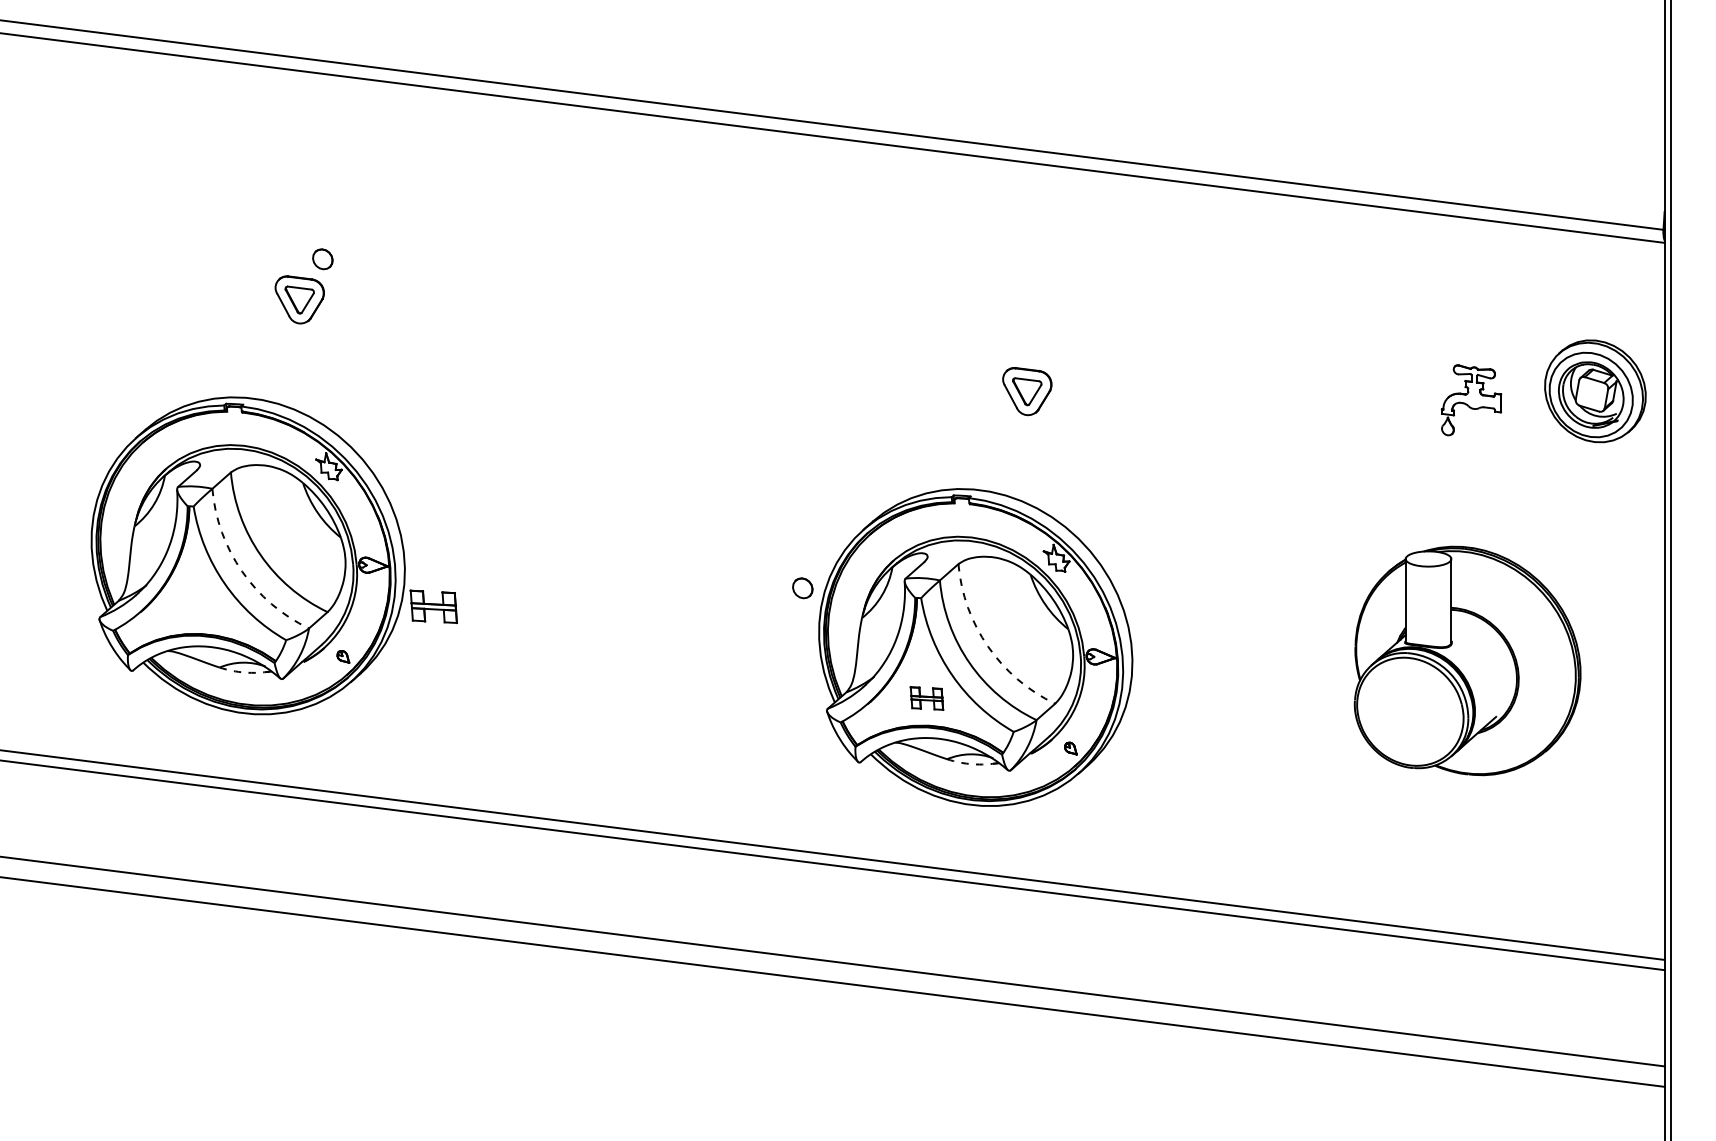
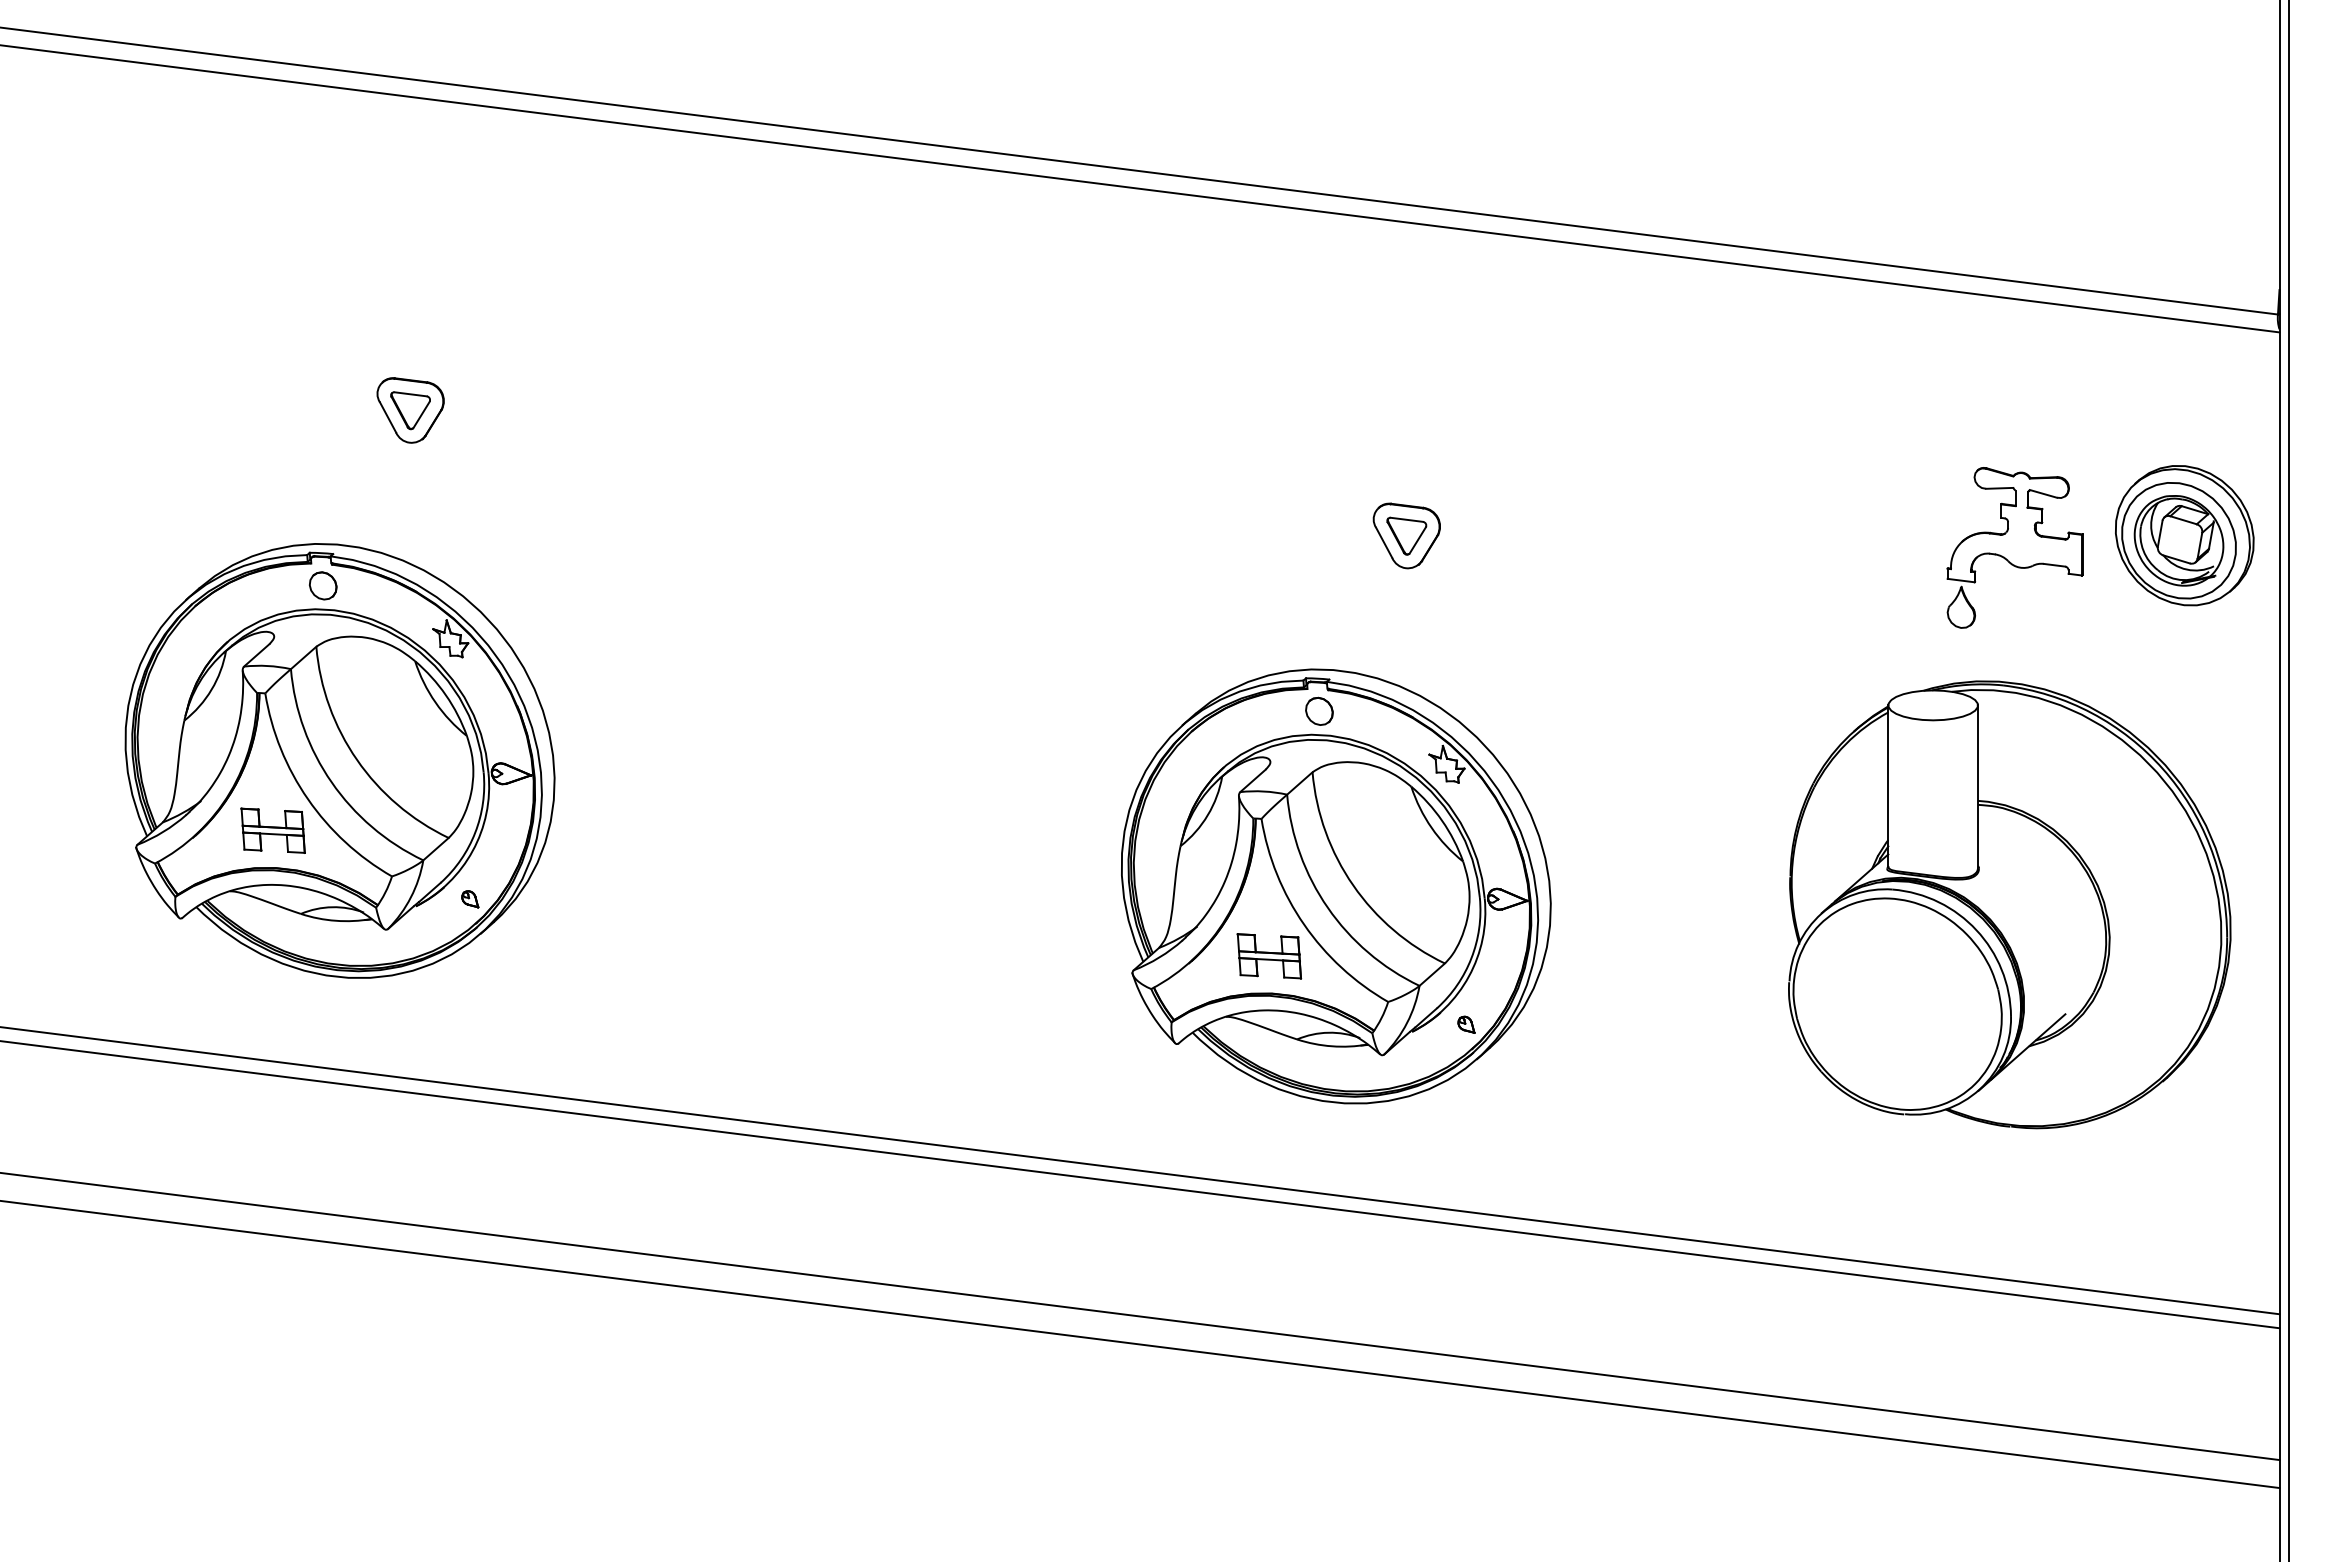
part: (323, 259) -> (323, 585), moved
part: (1471, 399) -> (2014, 547), size x1.67
arc: (241, 571) -> (331, 782), dashed -> solid
part: (802, 587) -> (1319, 710), moved
part: (433, 606) -> (272, 830), moved
arc: (988, 646) -> (1353, 885), dashed -> solid
part: (1467, 660) -> (2009, 904), size x1.43
arc: (244, 672) -> (335, 920), dashed -> solid
part: (927, 698) -> (1269, 956), size x1.43
arc: (973, 764) -> (1332, 1046), dashed -> solid

